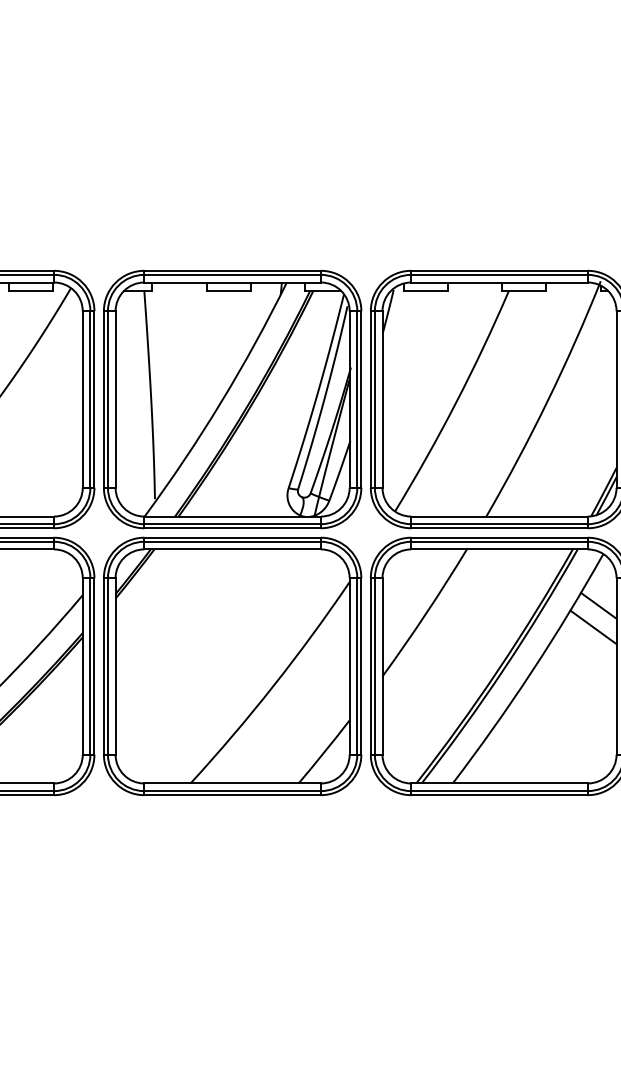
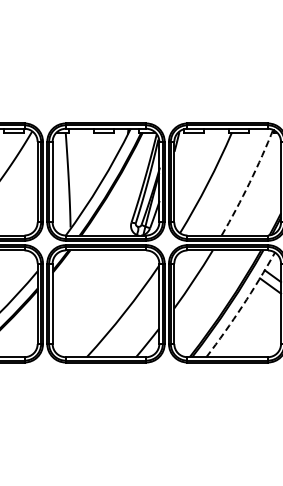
arc: (547, 400) -> (249, 182), solid -> dashed
arc: (532, 672) -> (242, 306), solid -> dashed

